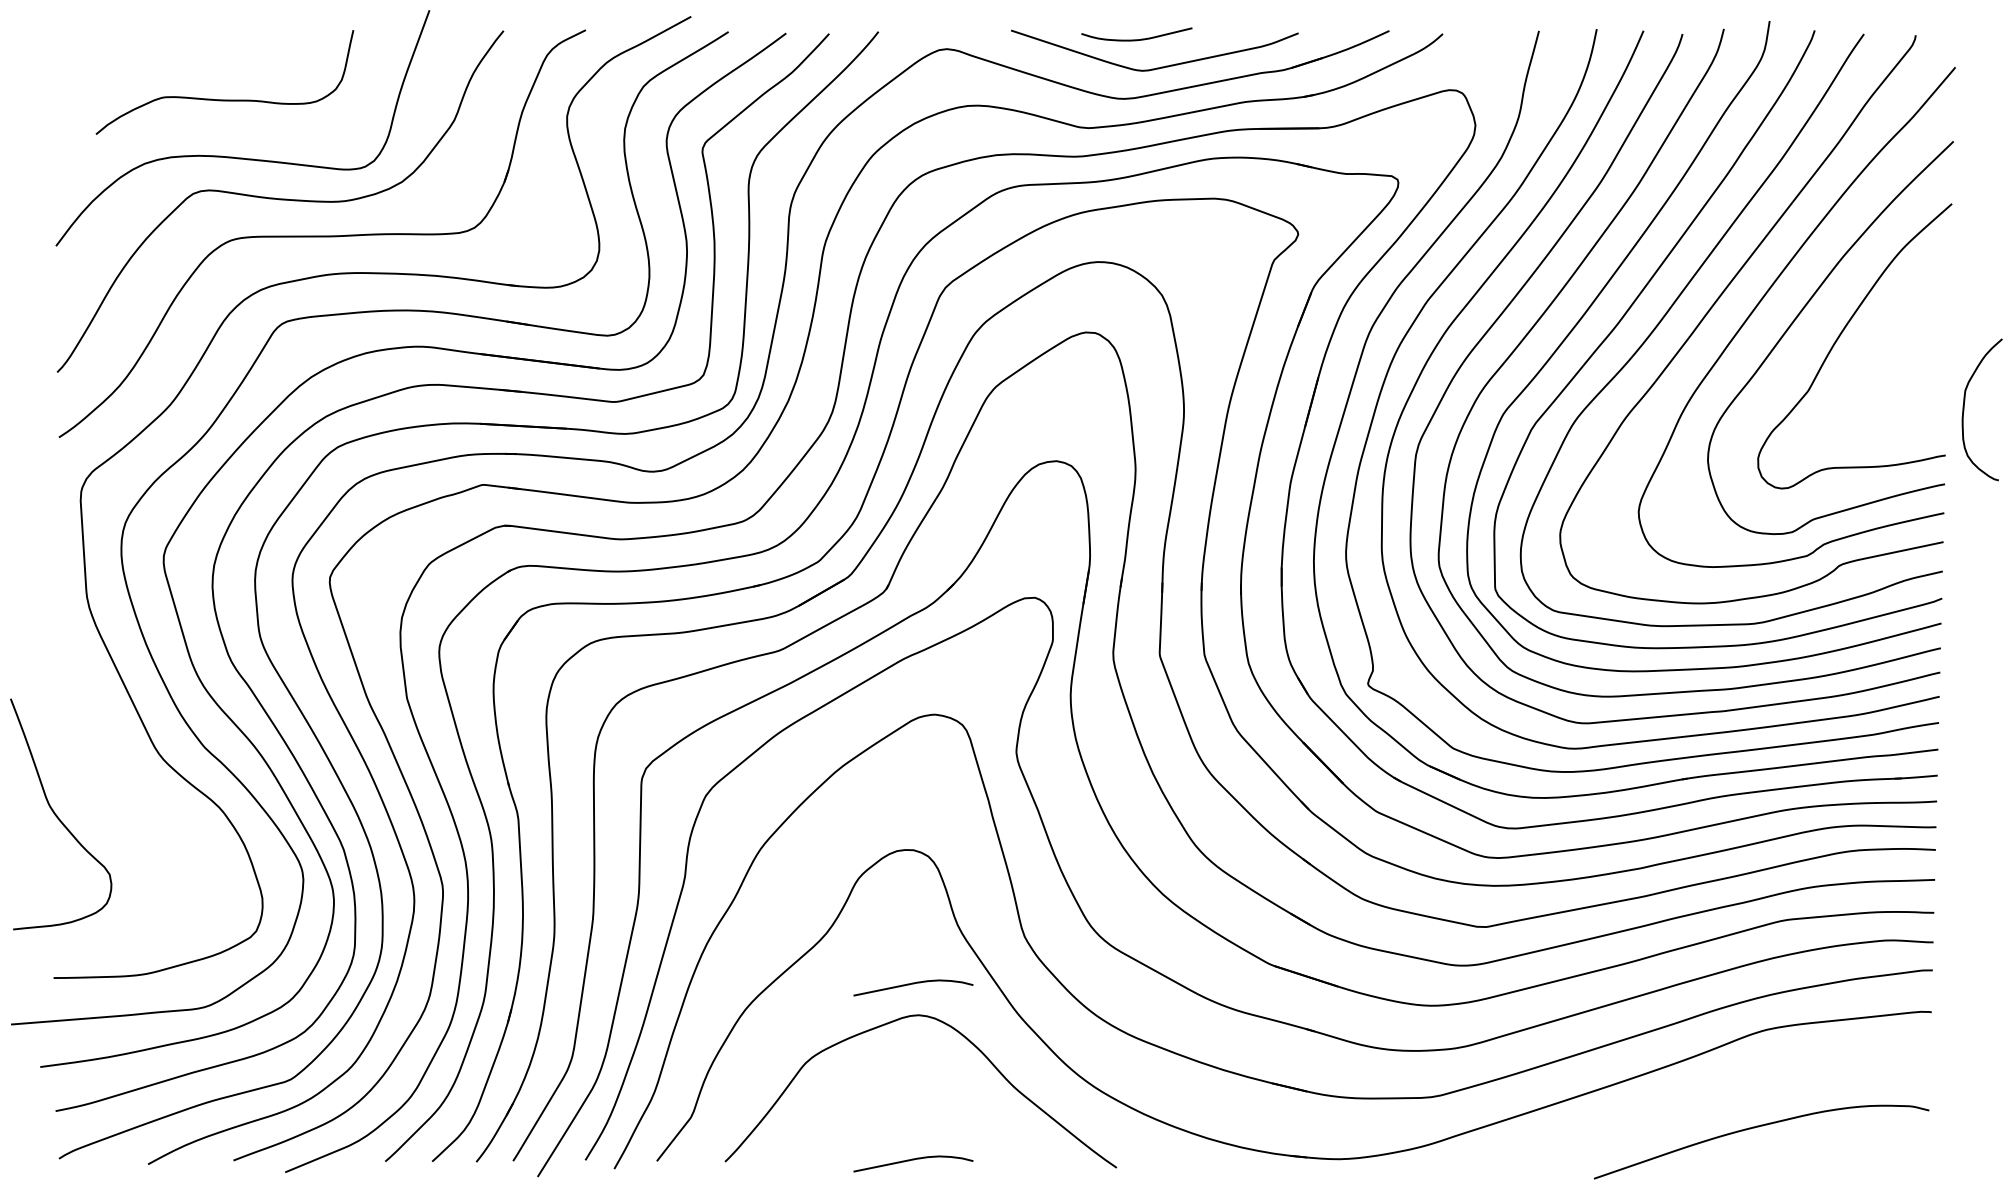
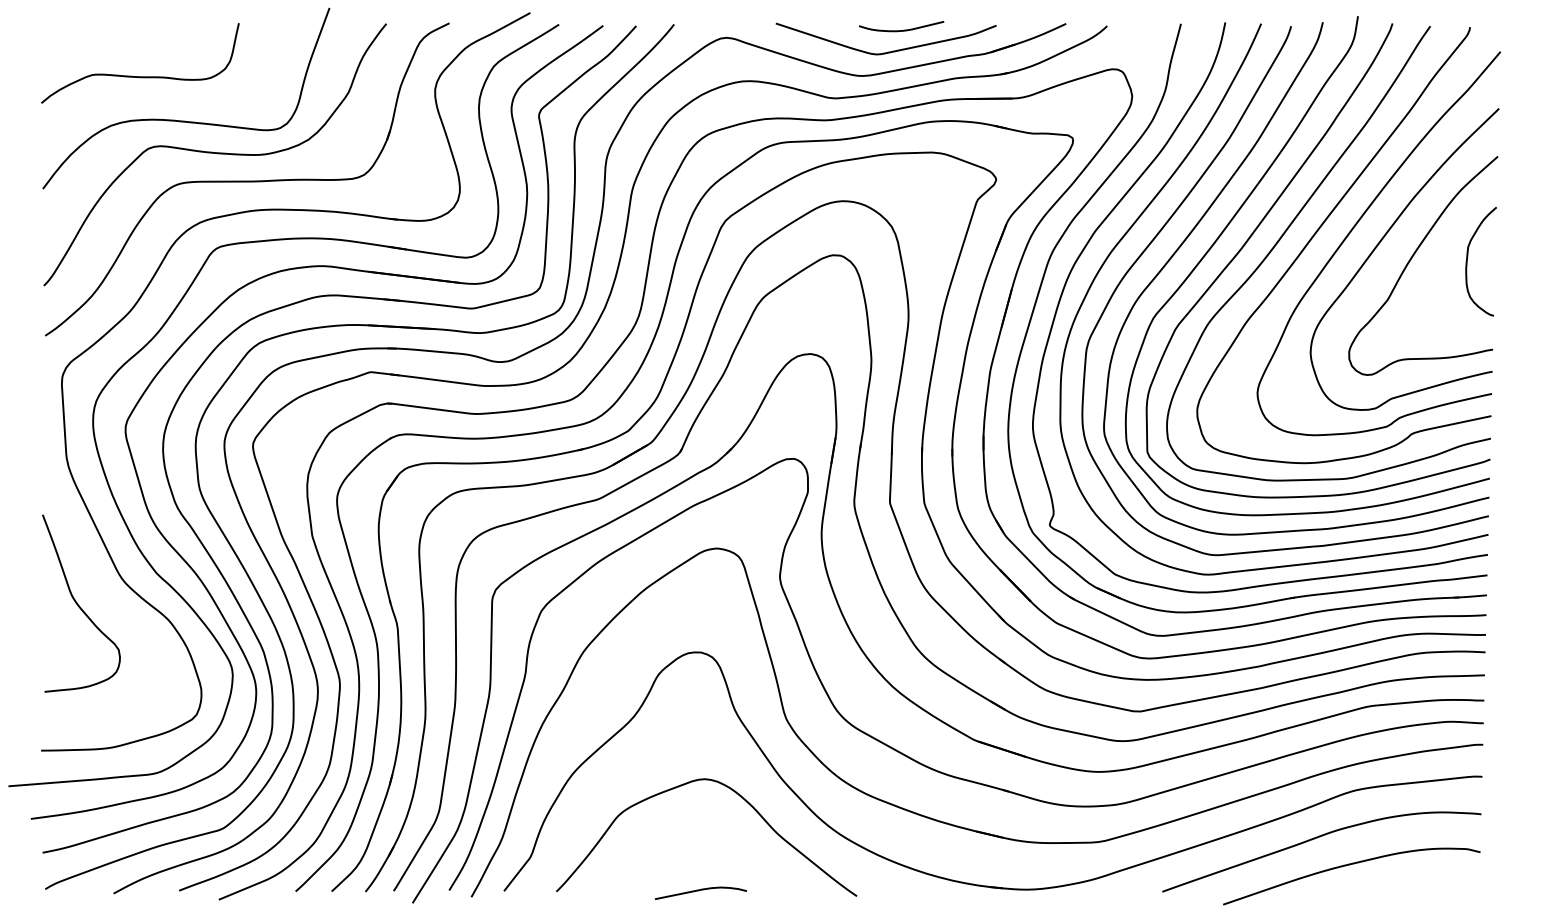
curve: (1136, 39) -> (901, 30), moved
curve: (224, 99) -> (140, 76), moved
curve: (1964, 409) -> (1467, 261), moved
curve: (58, 816) -> (79, 605), moved
curve: (913, 984) -> (700, 755), removed
curve: (1713, 1093) -> (1314, 839), added

